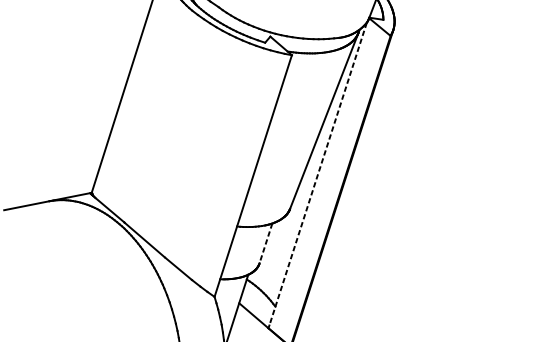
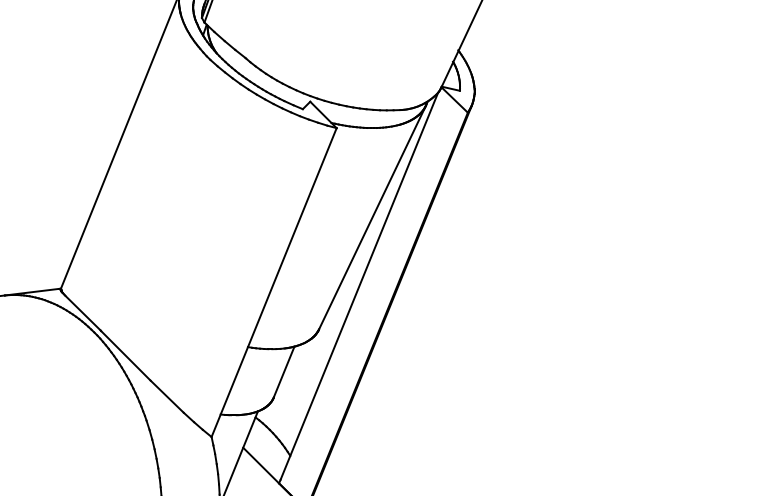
line: (318, 174) -> (359, 286), dashed -> solid
line: (265, 243) -> (283, 372), dashed -> solid

